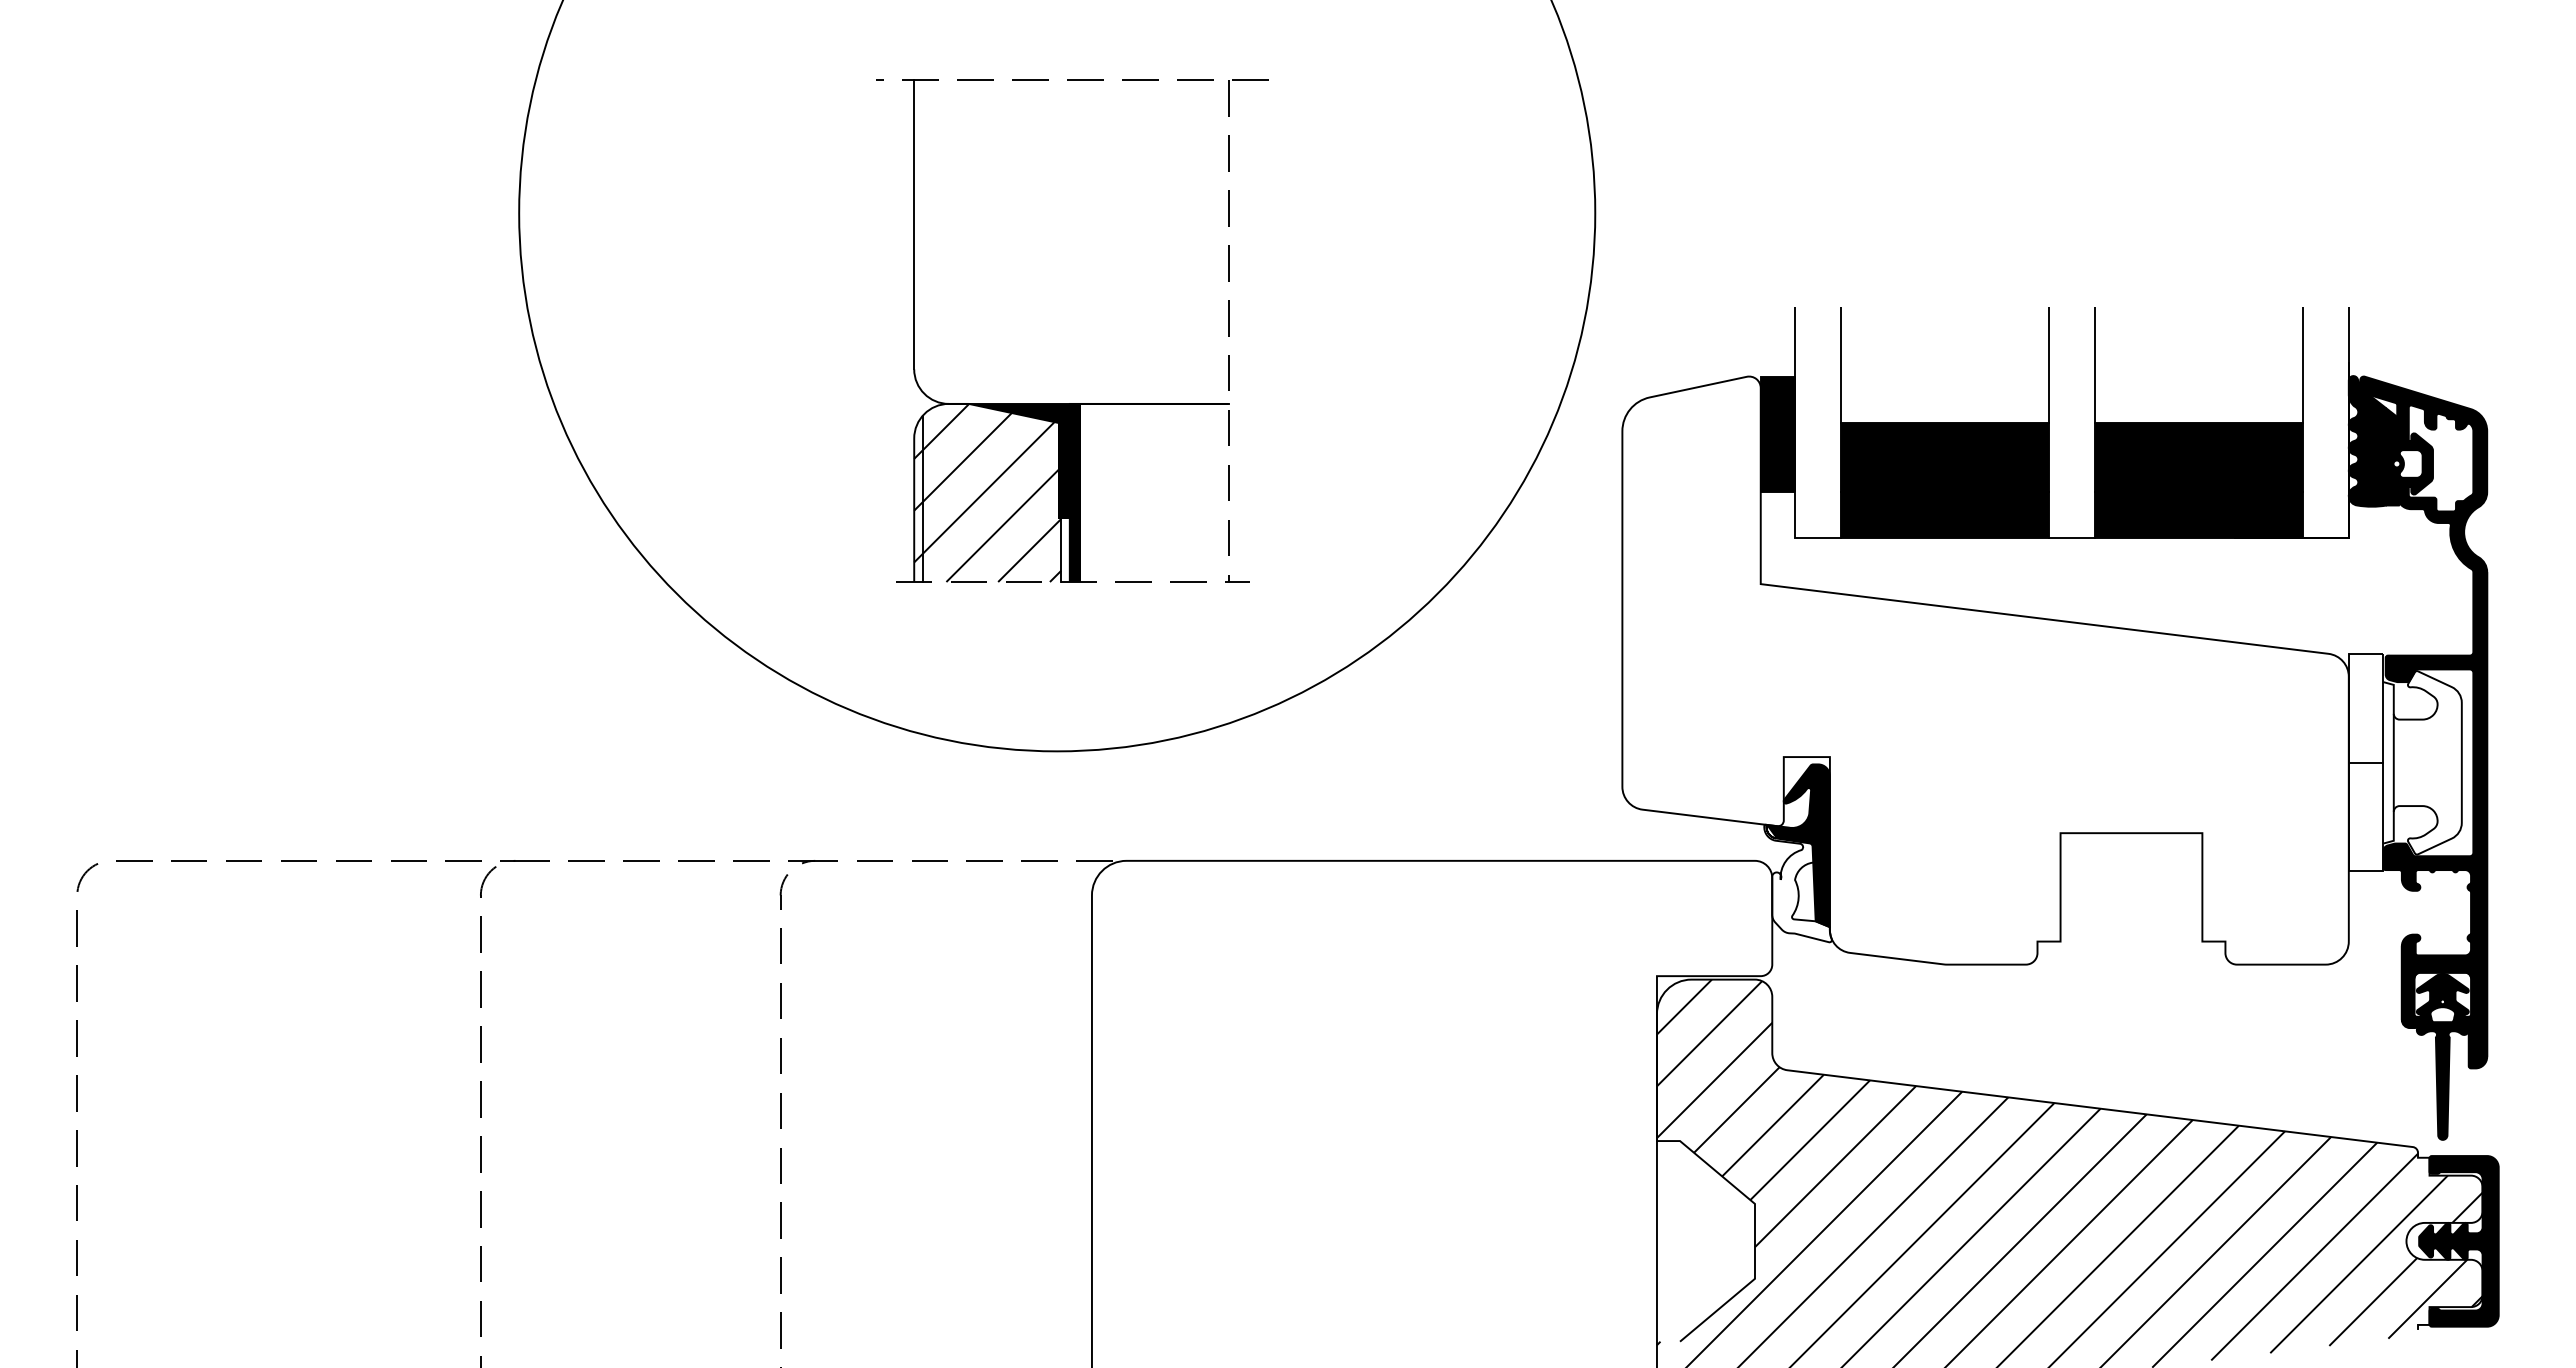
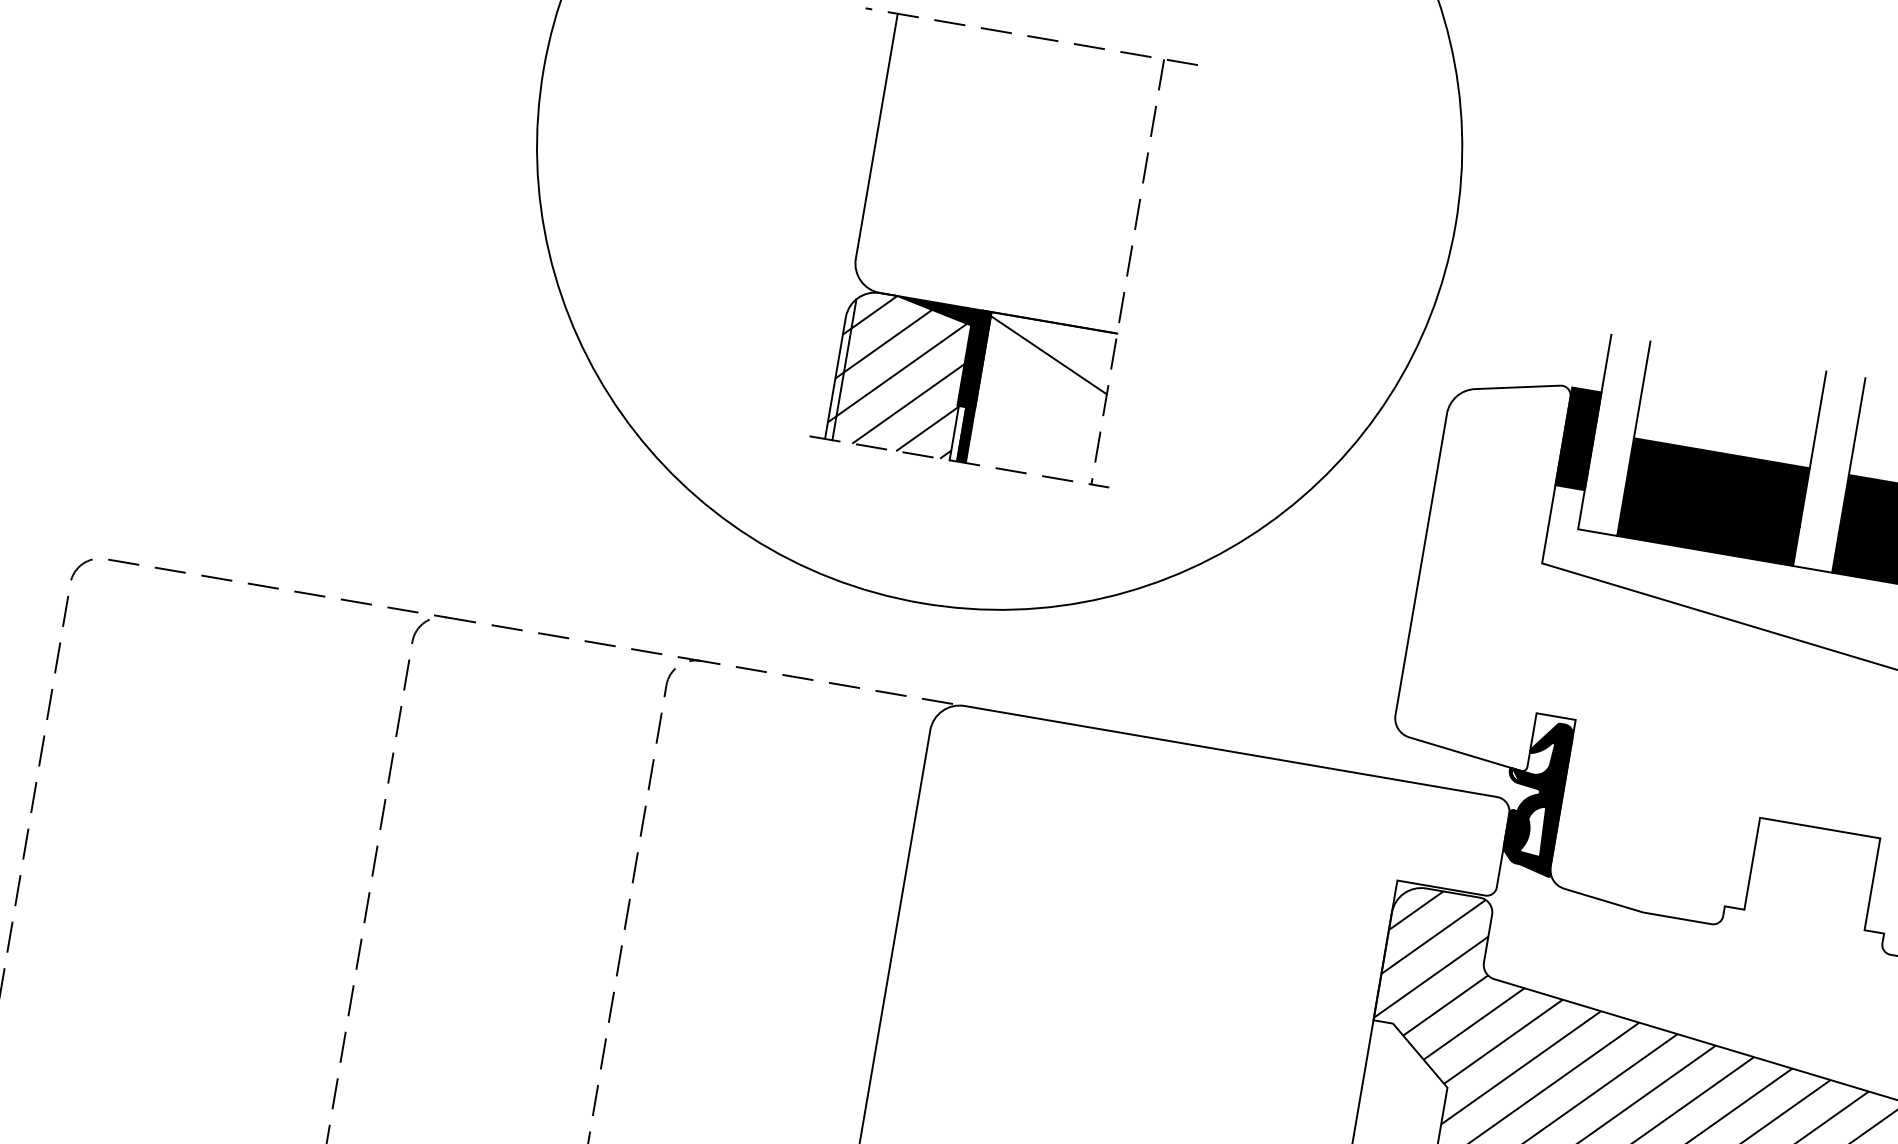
line: (1148, 439) -> (1044, 352), added
fill: (1797, 883) -> (1529, 822), added

